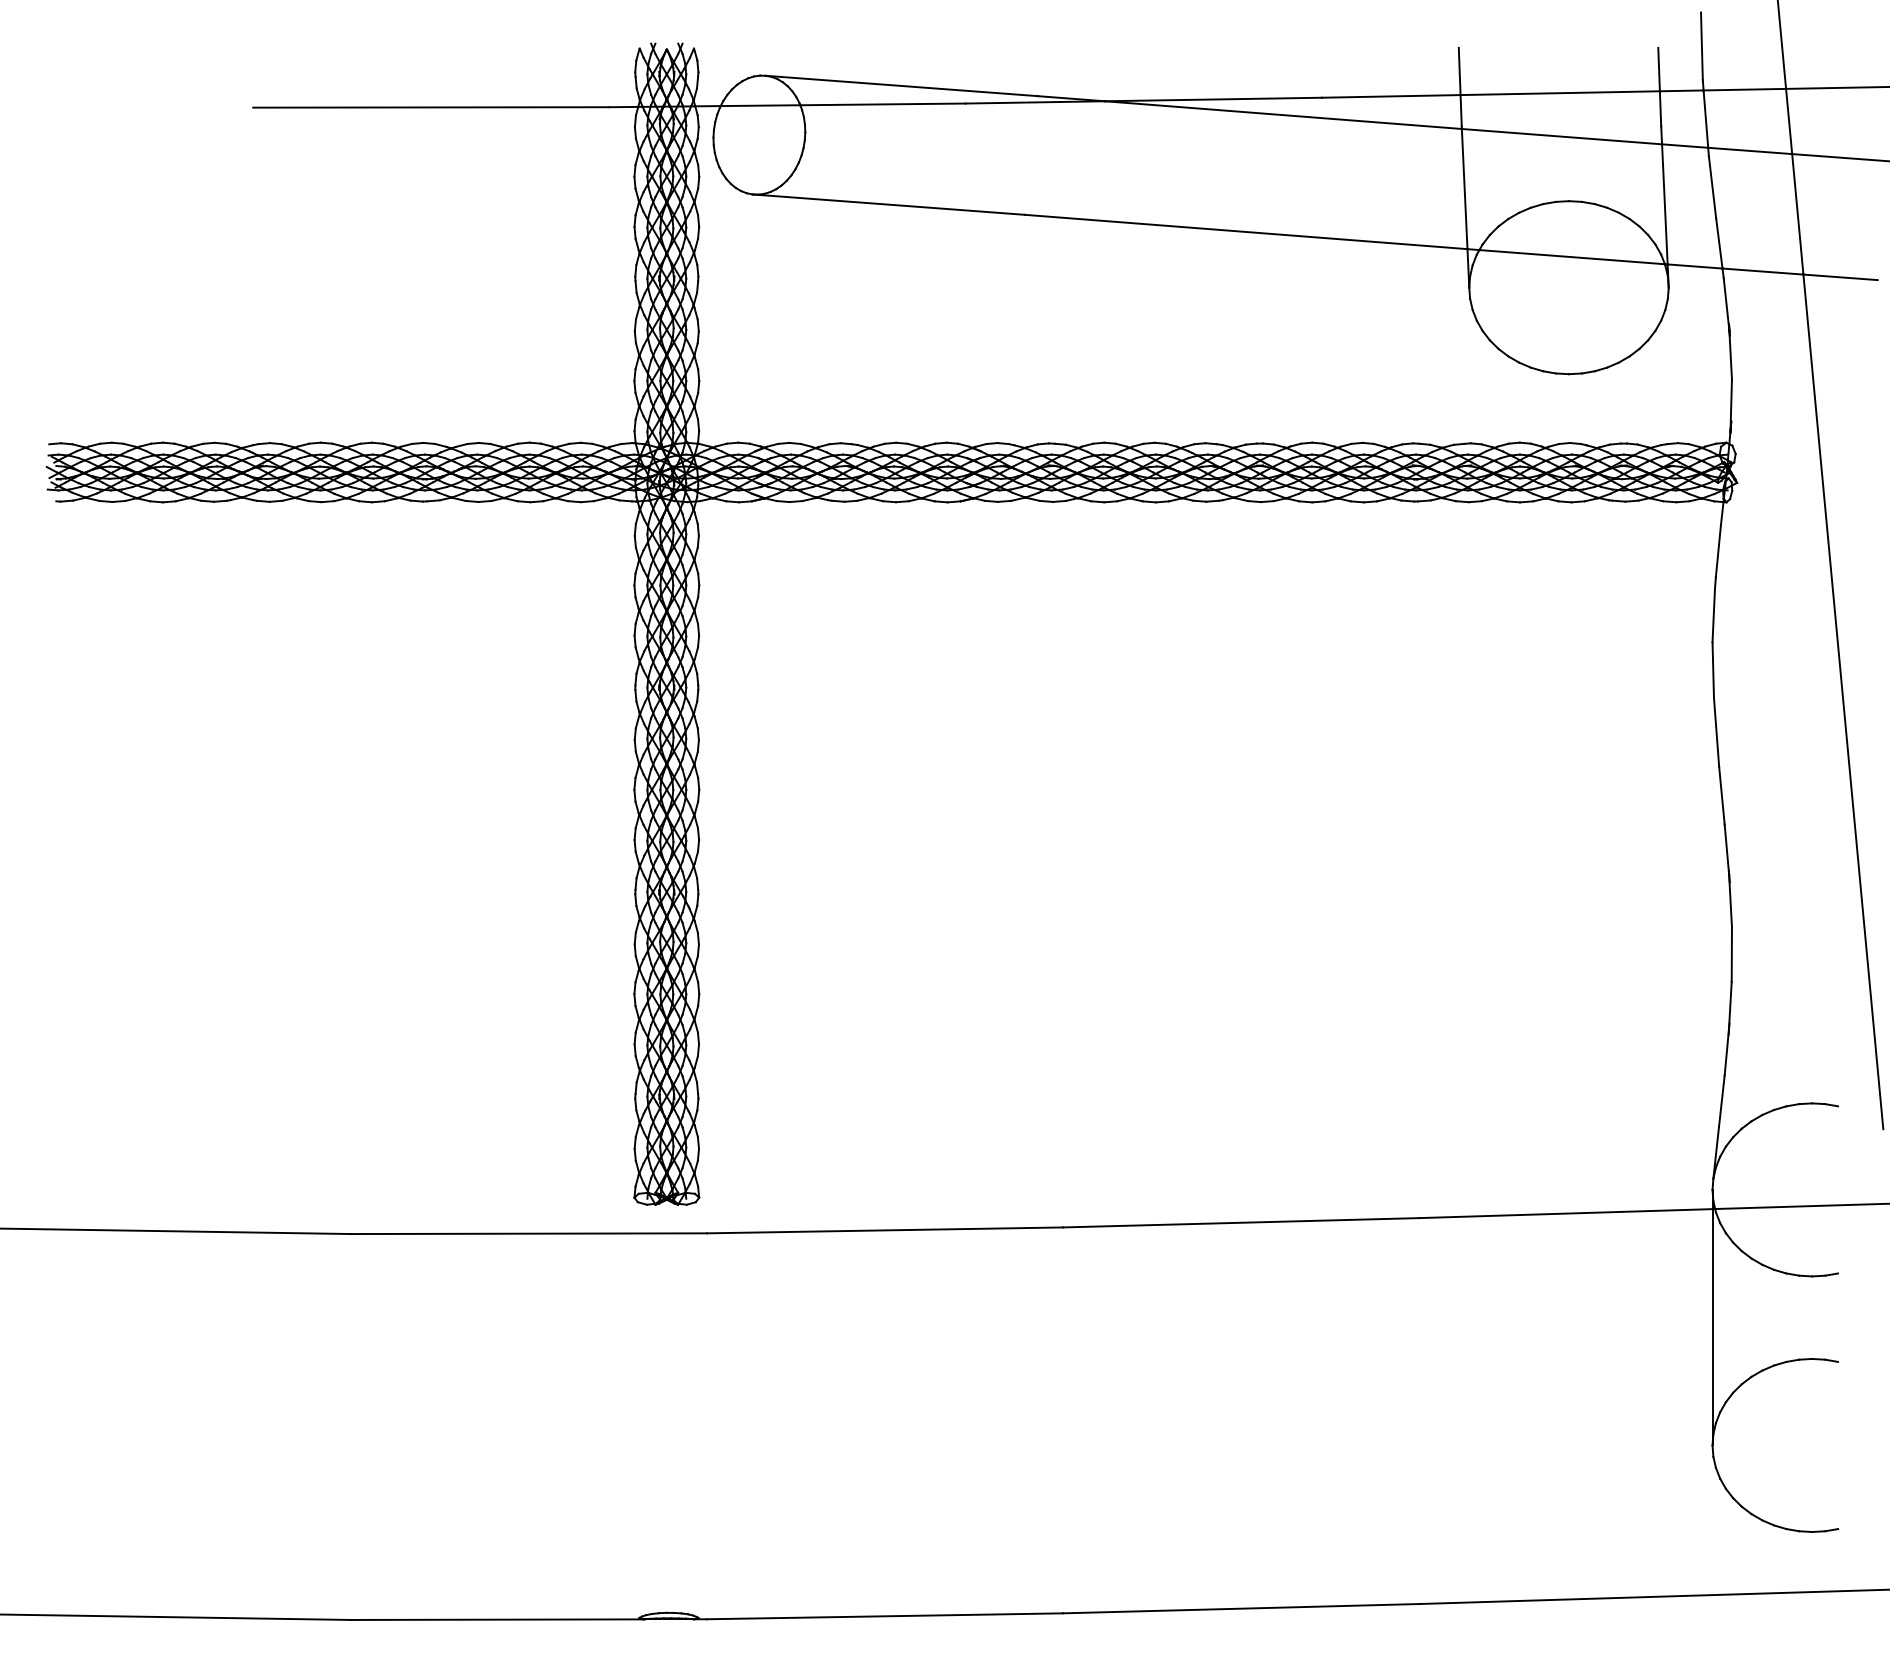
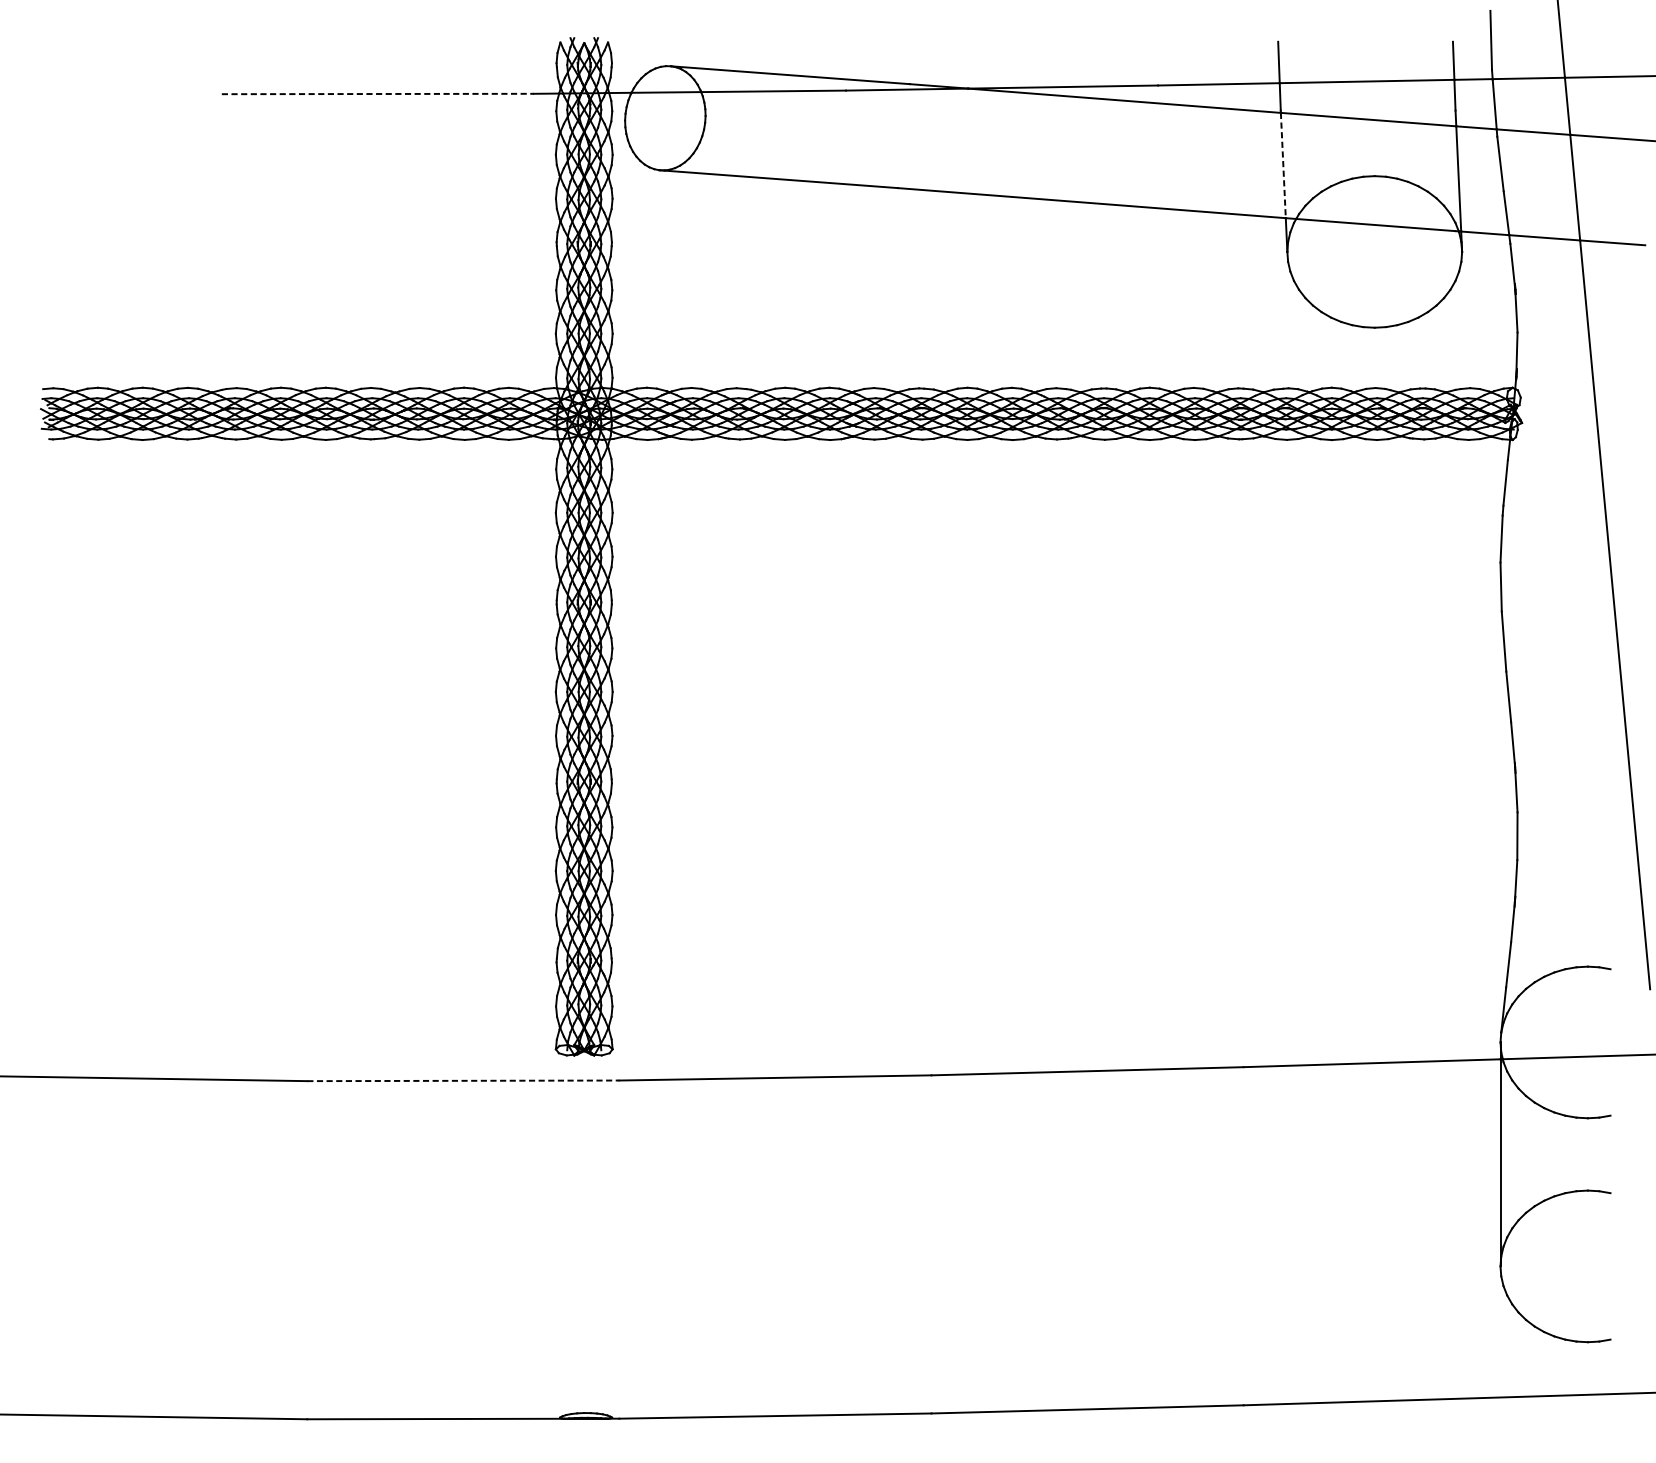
line: (431, 107) -> (378, 94), solid -> dashed
line: (1464, 189) -> (1283, 165), solid -> dashed
line: (529, 1233) -> (463, 1080), solid -> dashed

